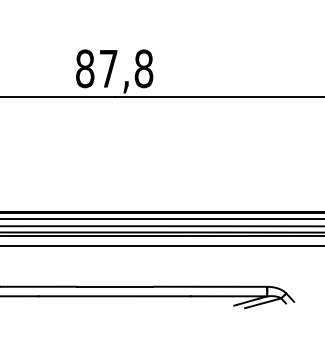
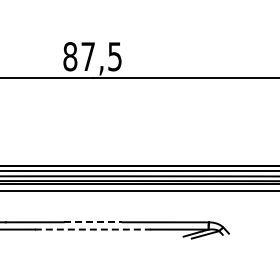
text: (144, 68) -> (115, 56), 87,8 -> 87,5
line: (114, 287) -> (92, 222), solid -> dashed
line: (114, 296) -> (92, 229), solid -> dashed

